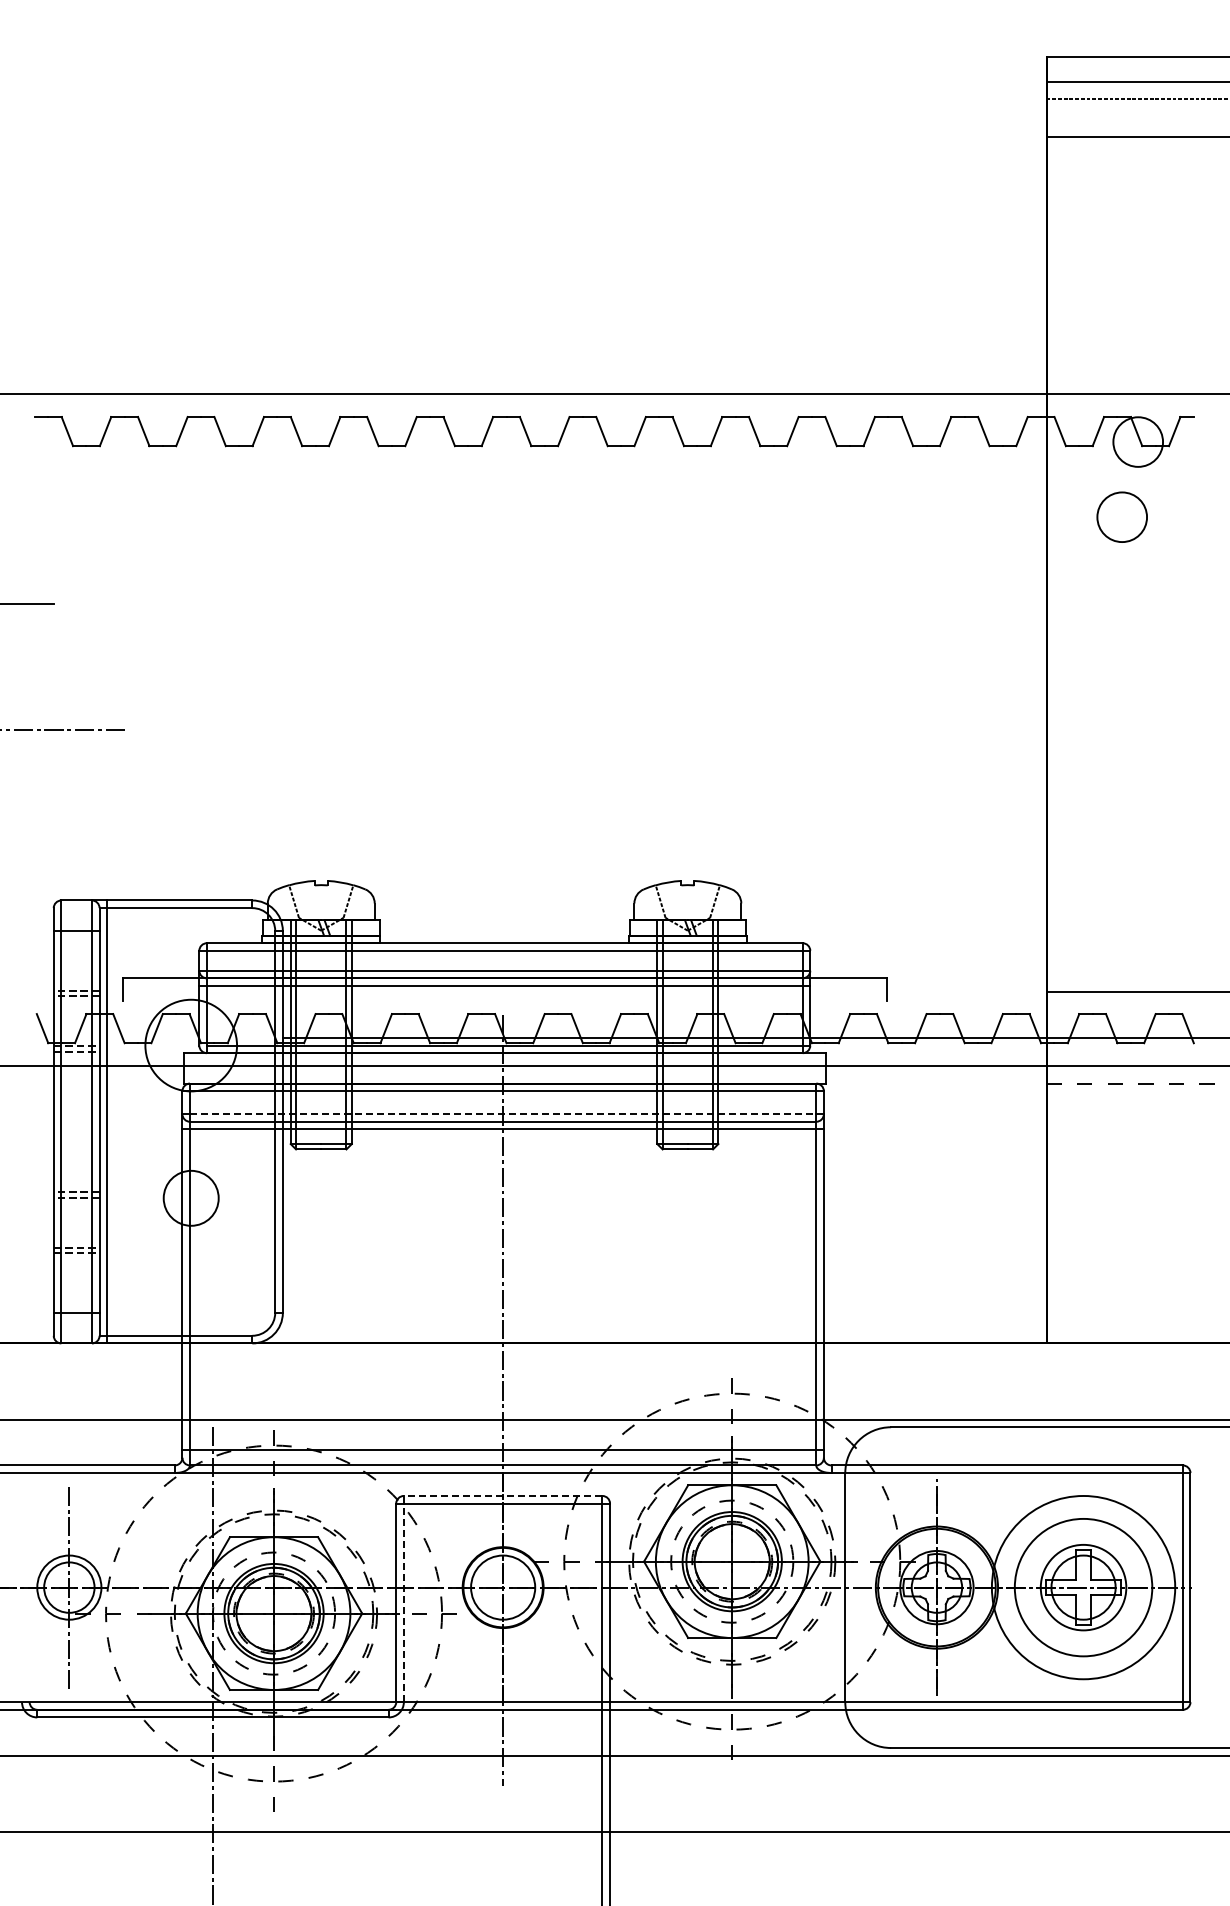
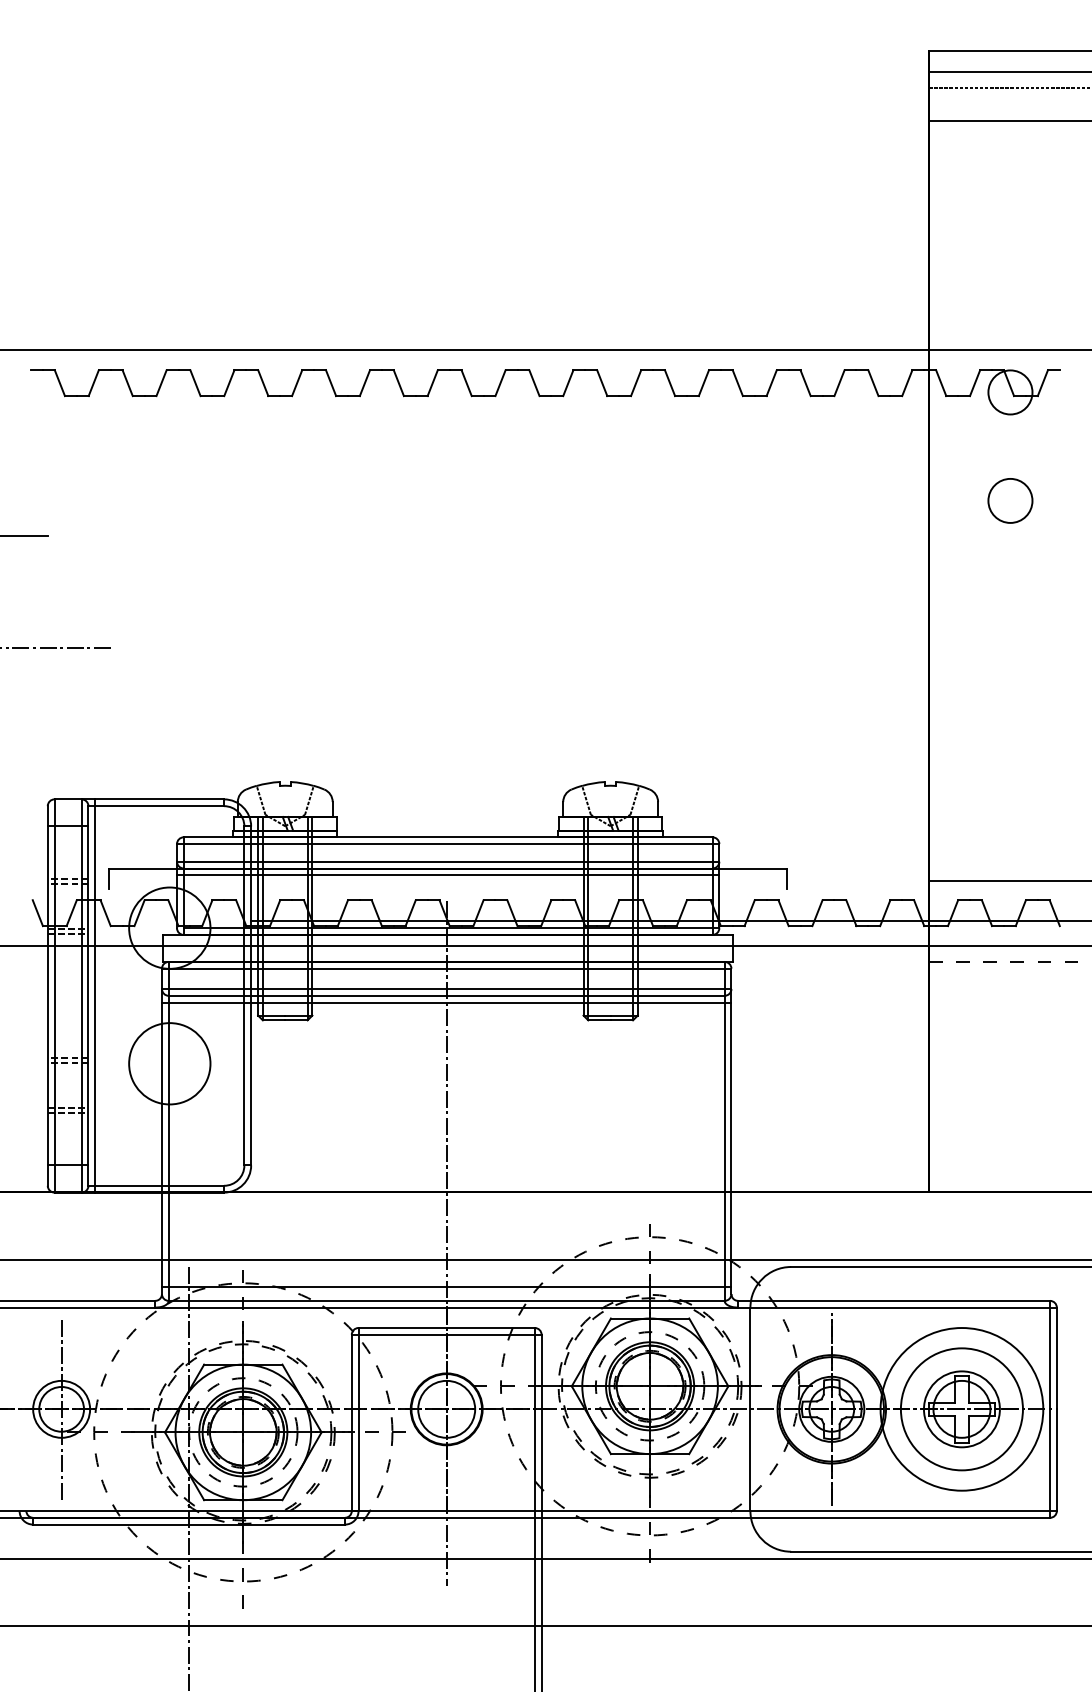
circle: (1121, 516) -> (1009, 500), moved
line: (503, 1114) -> (447, 989), dashed -> solid
circle: (191, 1198) -> (170, 1063), size x1.67
line: (502, 1495) -> (446, 1327), dashed -> solid
line: (403, 1602) -> (358, 1422), dashed -> solid

